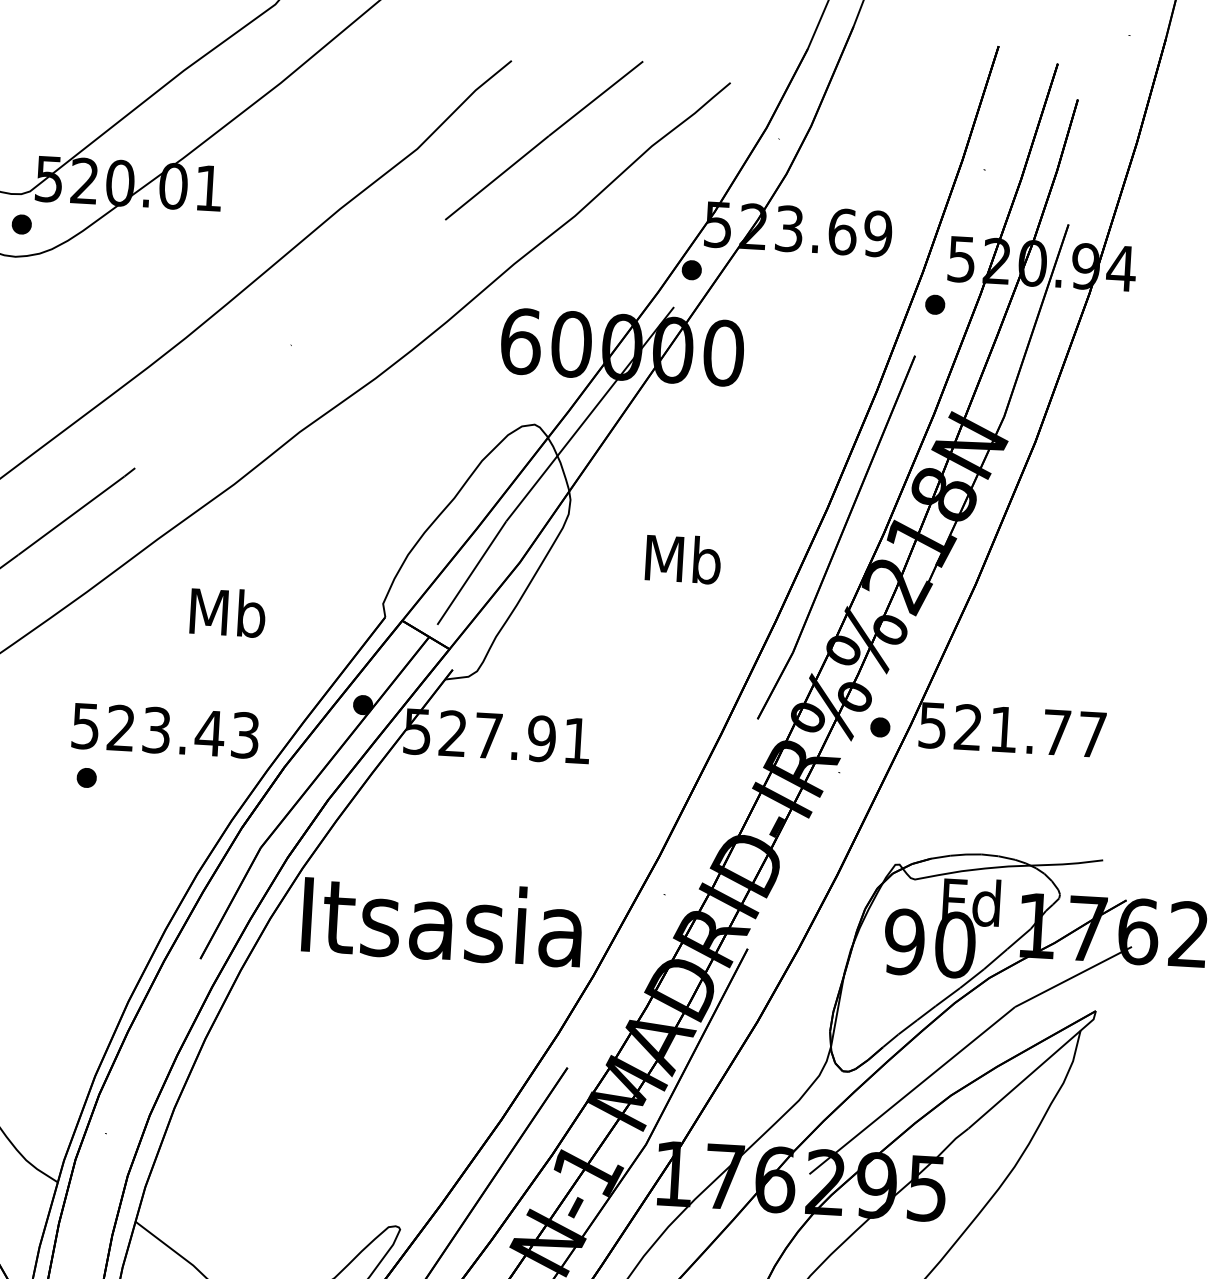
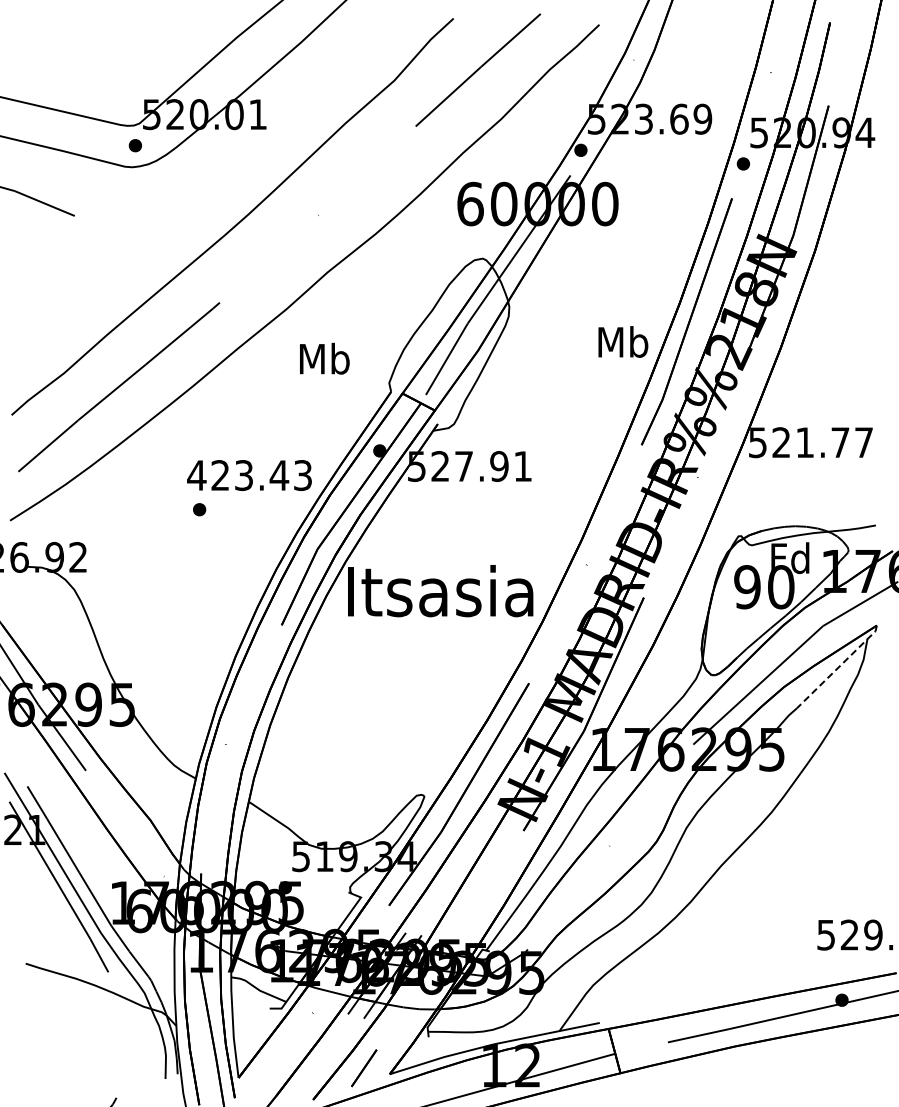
text: (683, 558) -> (623, 341), moved
text: (227, 612) -> (324, 358), moved
text: (85, 726) -> (196, 475), 523.43 -> 423.43
part: (879, 726) -> (722, 445), removed
line: (1034, 1070) -> (838, 667), solid -> dashed

